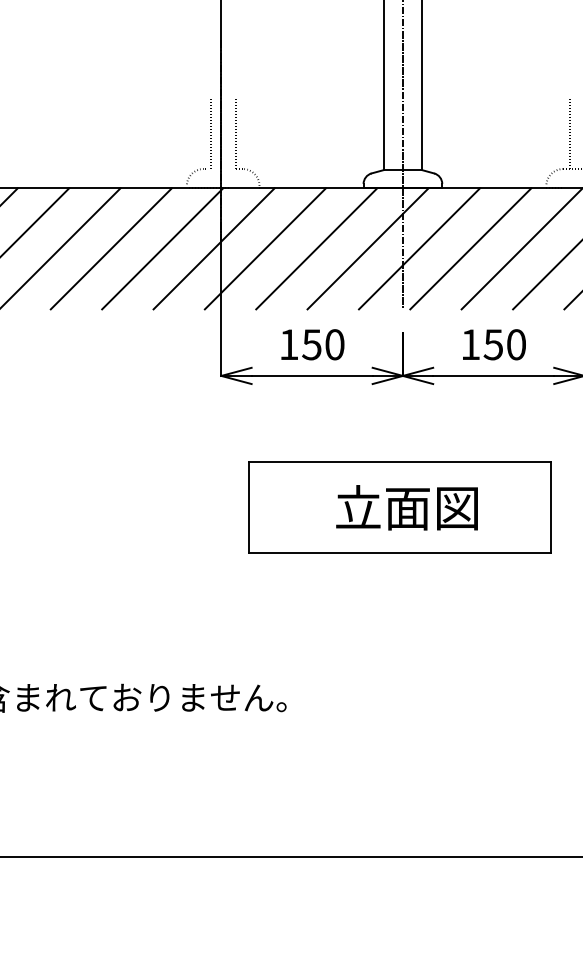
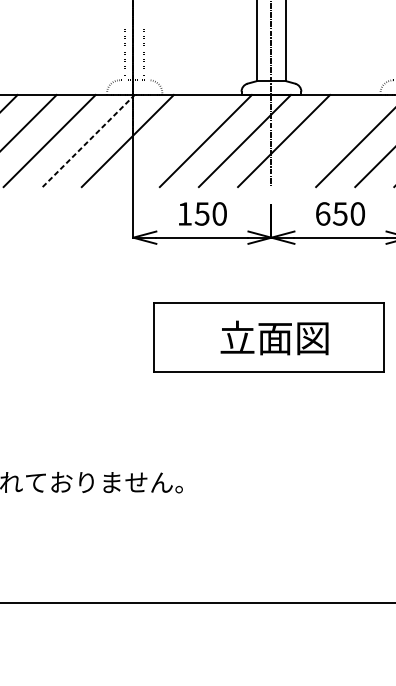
line: (162, 248) -> (88, 140), solid -> dashed
line: (264, 248) -> (166, 140), removed
line: (470, 248) -> (322, 140), removed
text: (470, 344) -> (322, 213), 150 -> 650

